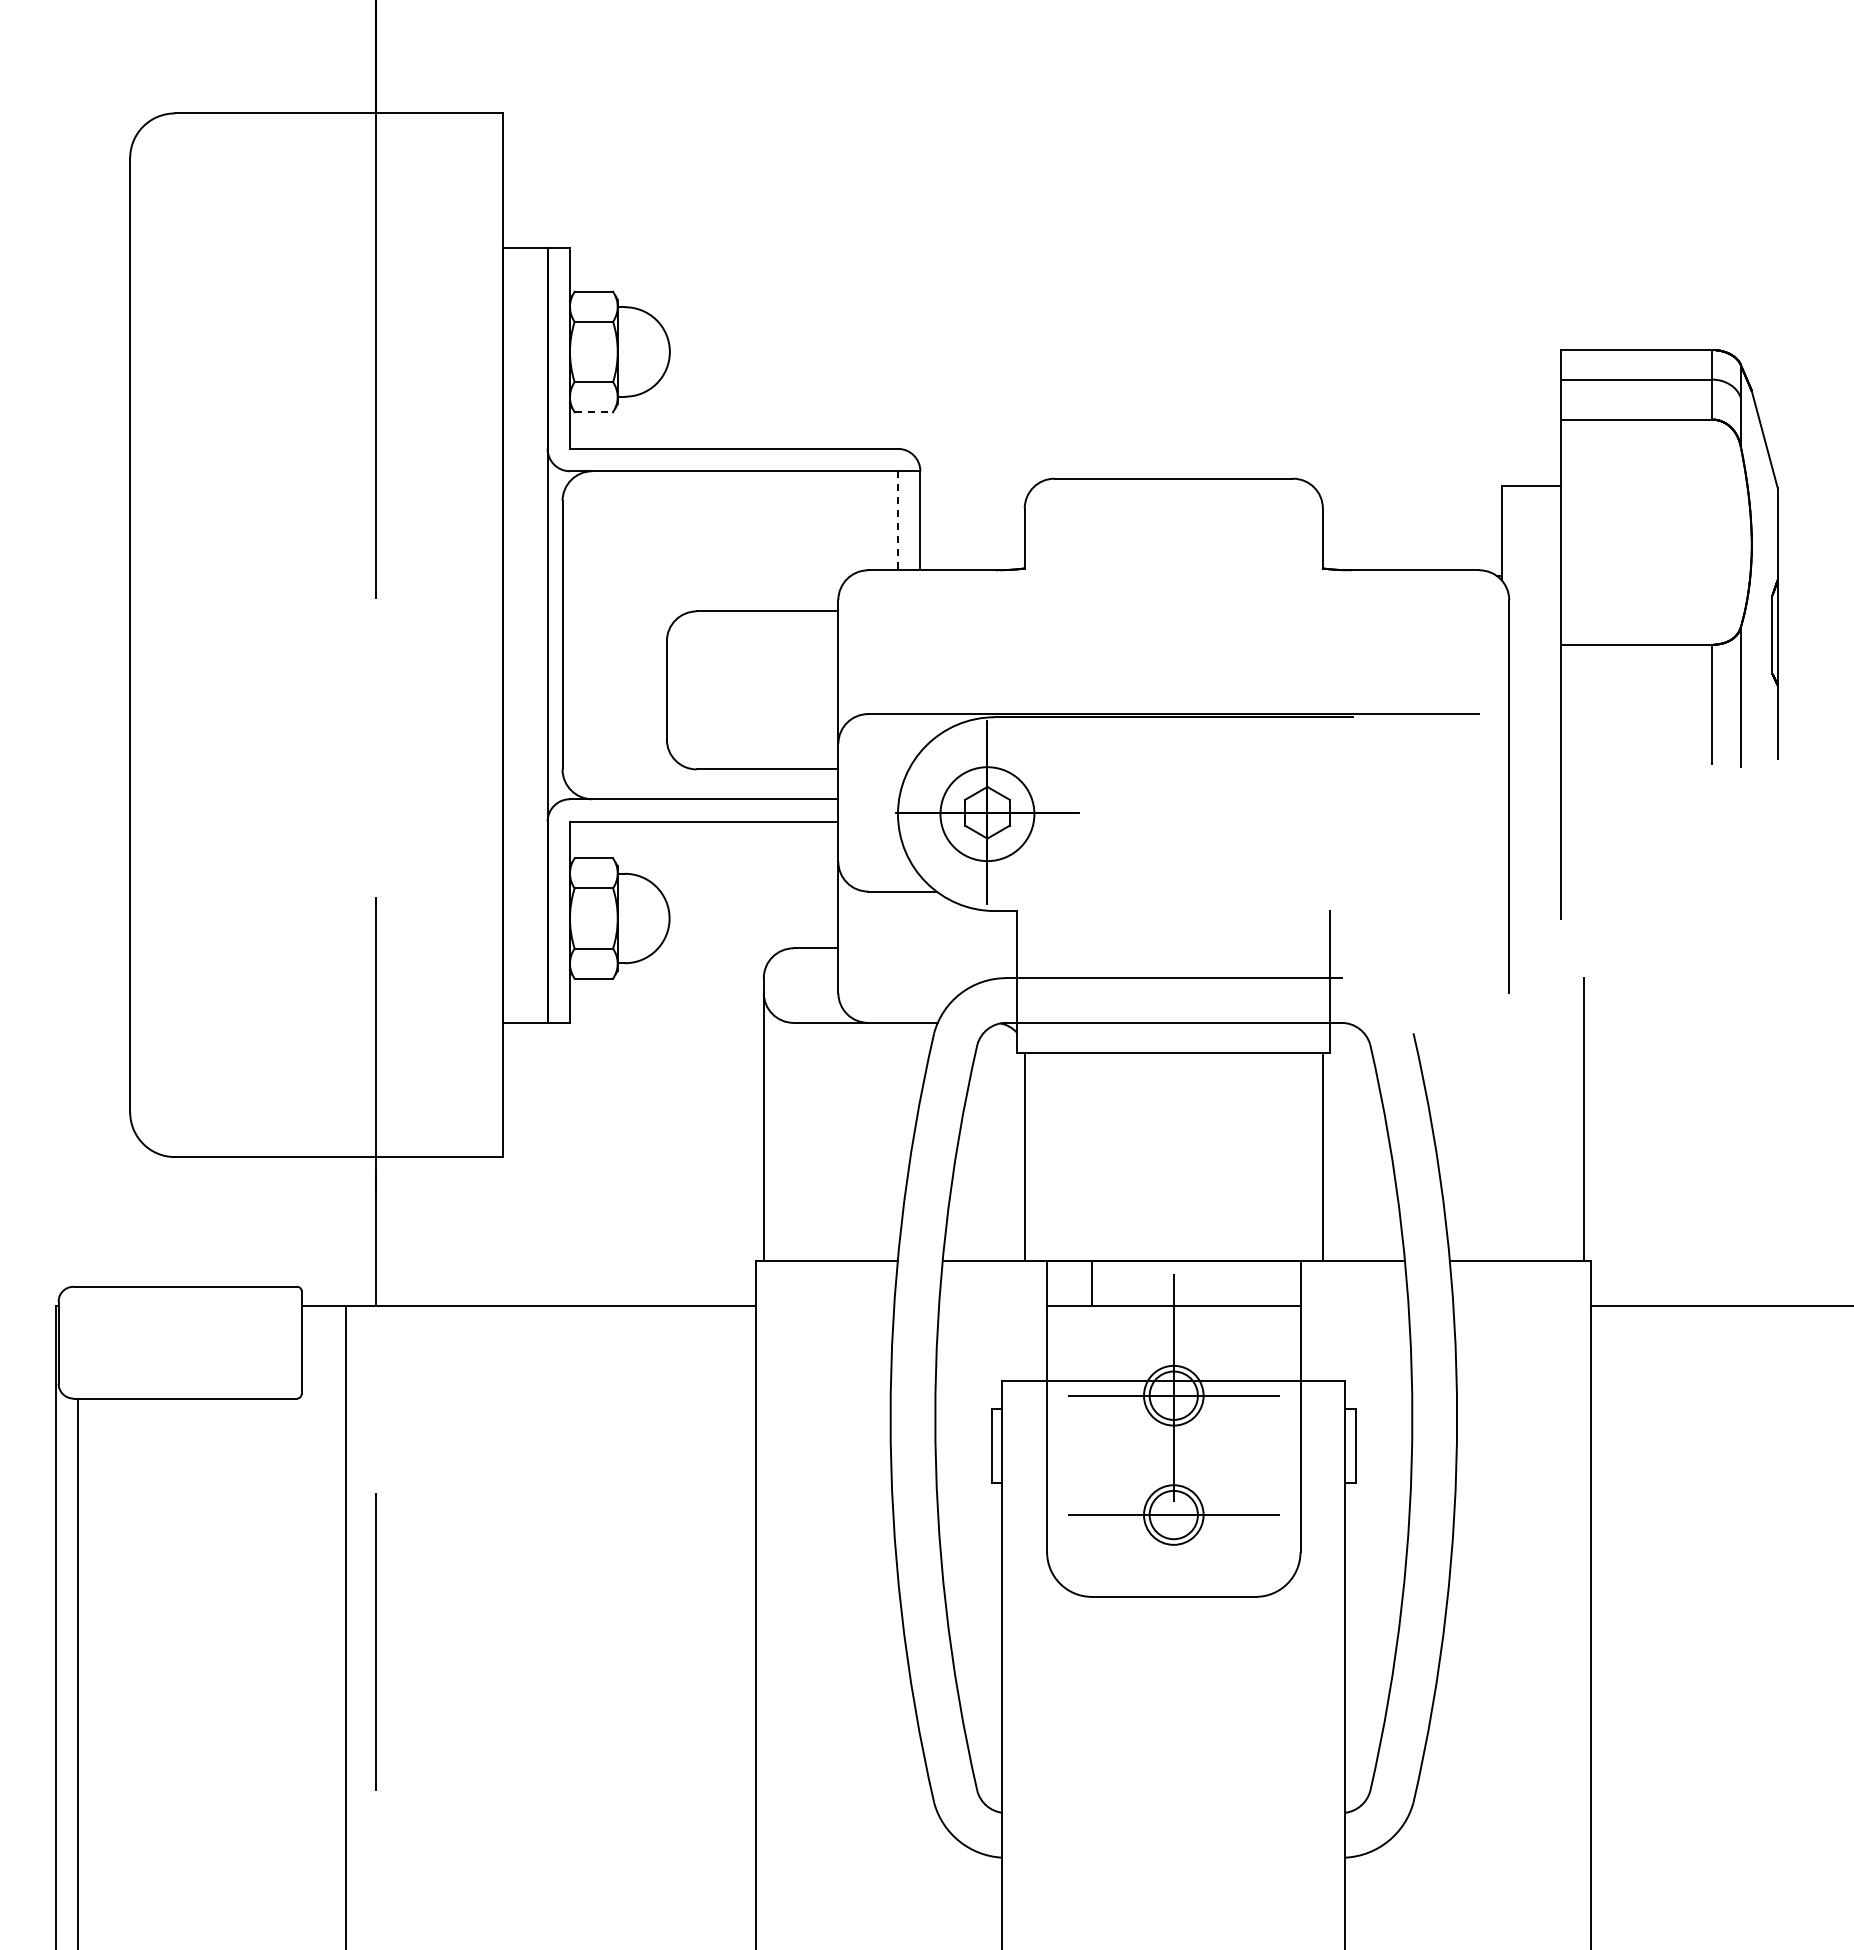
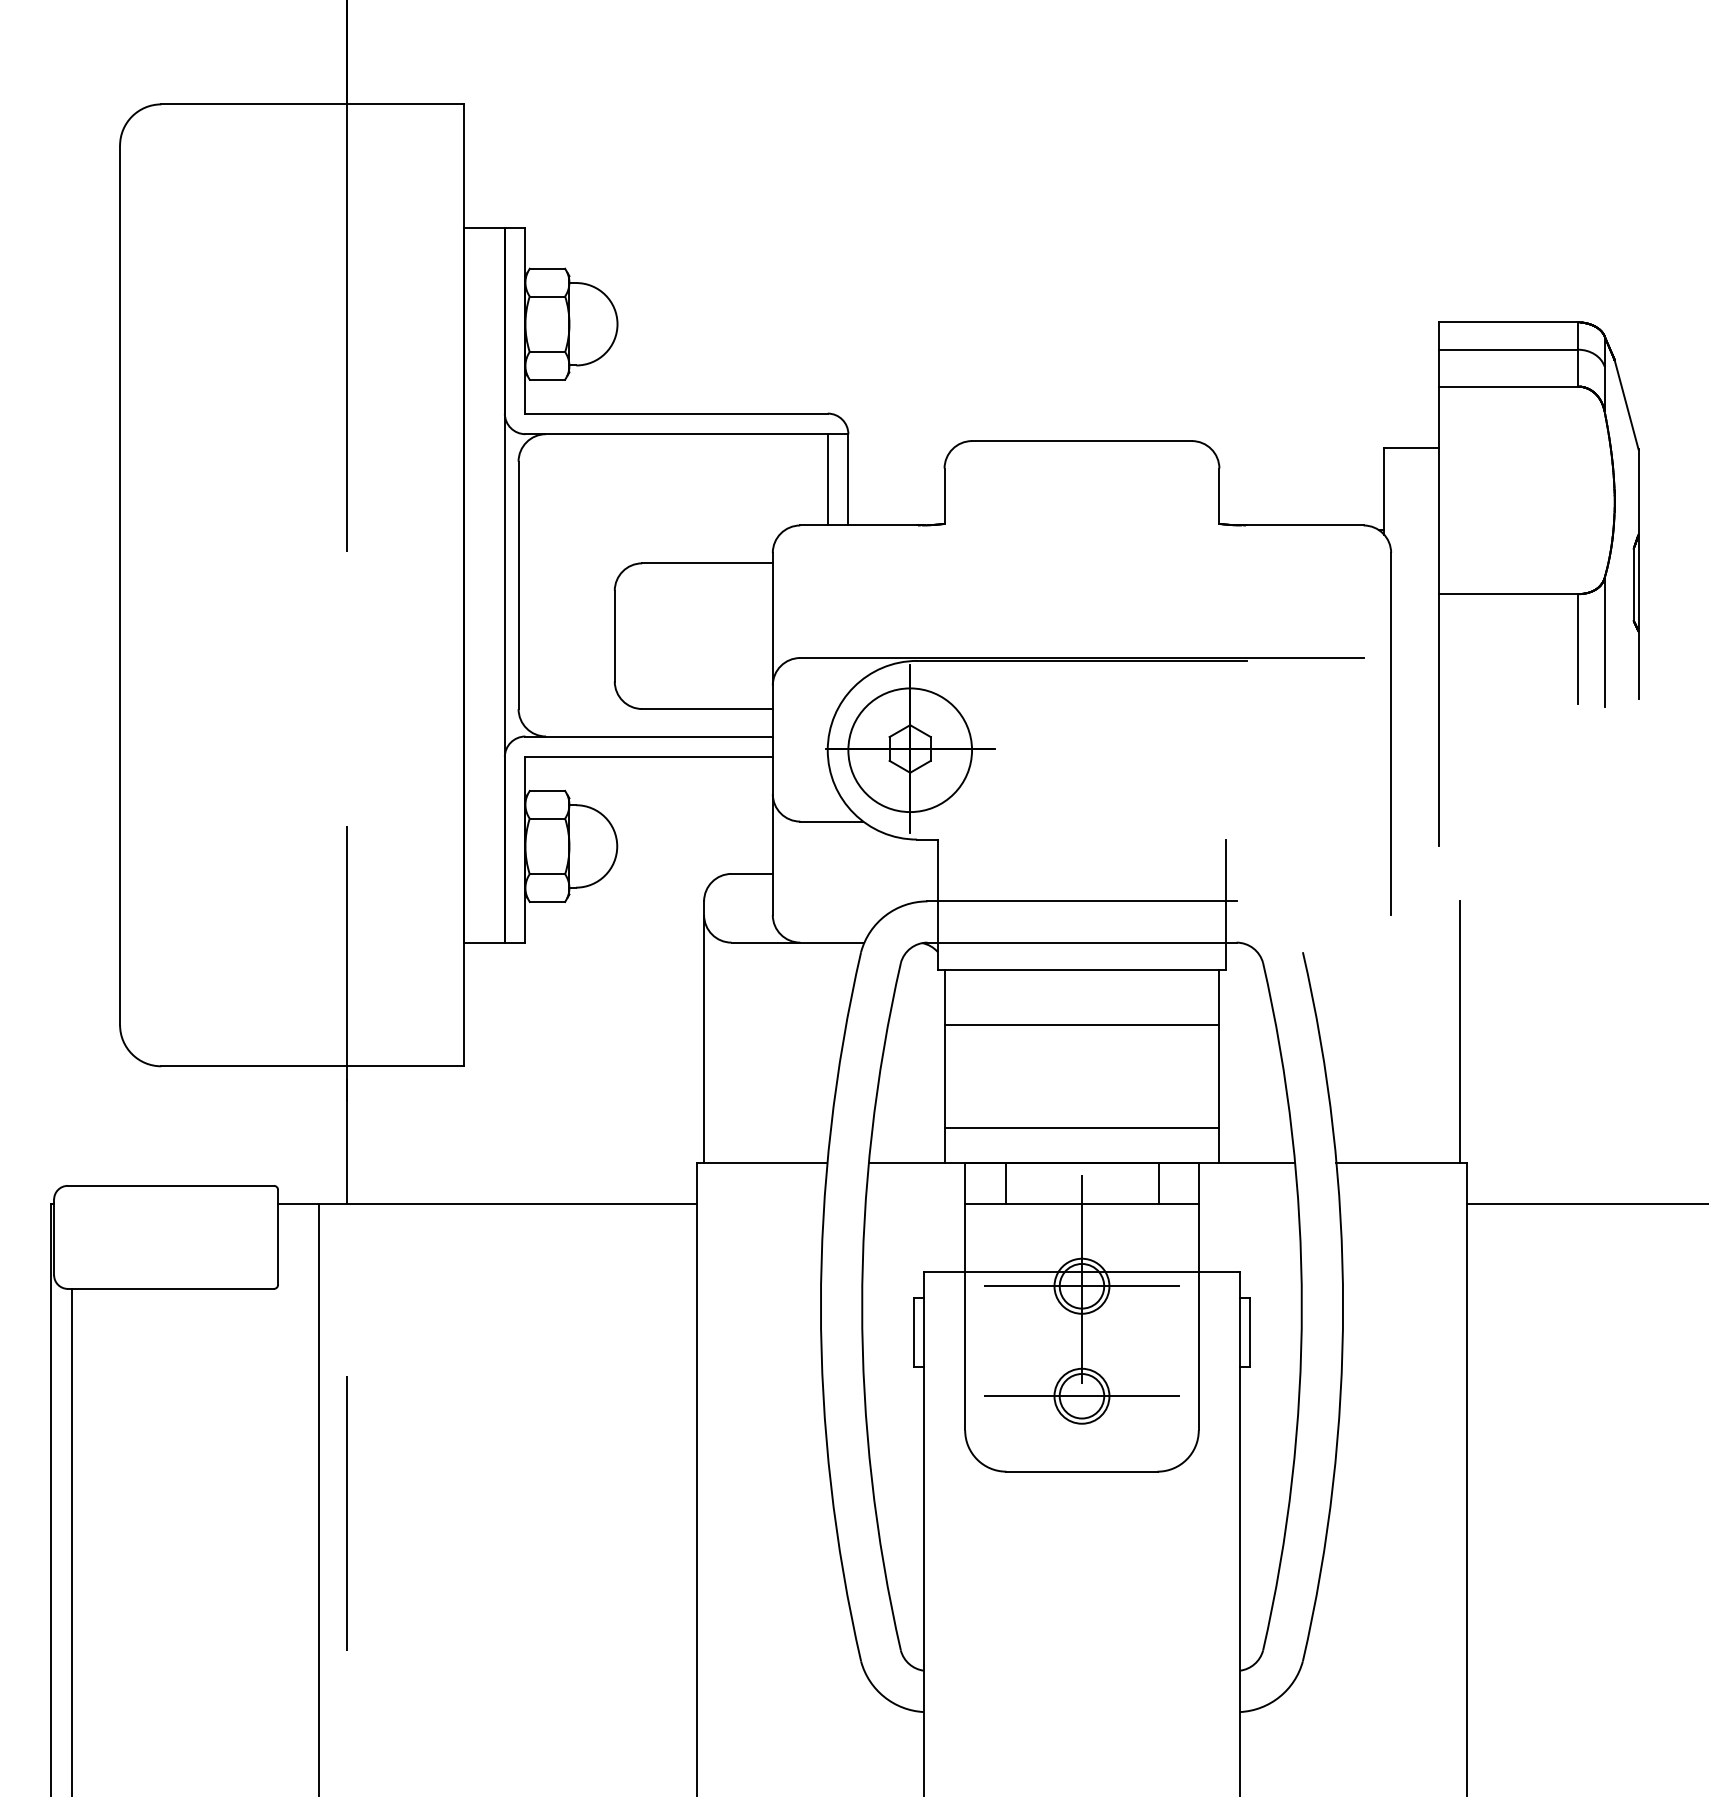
line: (594, 412) -> (548, 380), dashed -> solid
line: (897, 520) -> (827, 479), dashed -> solid
circle: (987, 814) -> (910, 750), size x1.43
line: (1173, 1112) -> (1081, 1025), added
line: (1173, 1224) -> (1081, 1128), added
line: (1257, 1283) -> (1159, 1182), added

